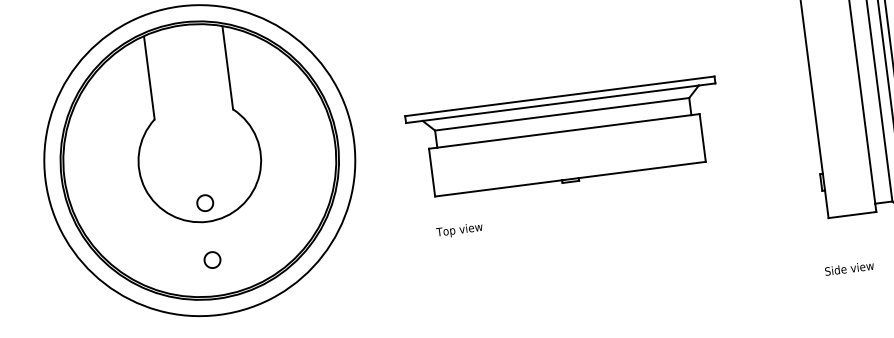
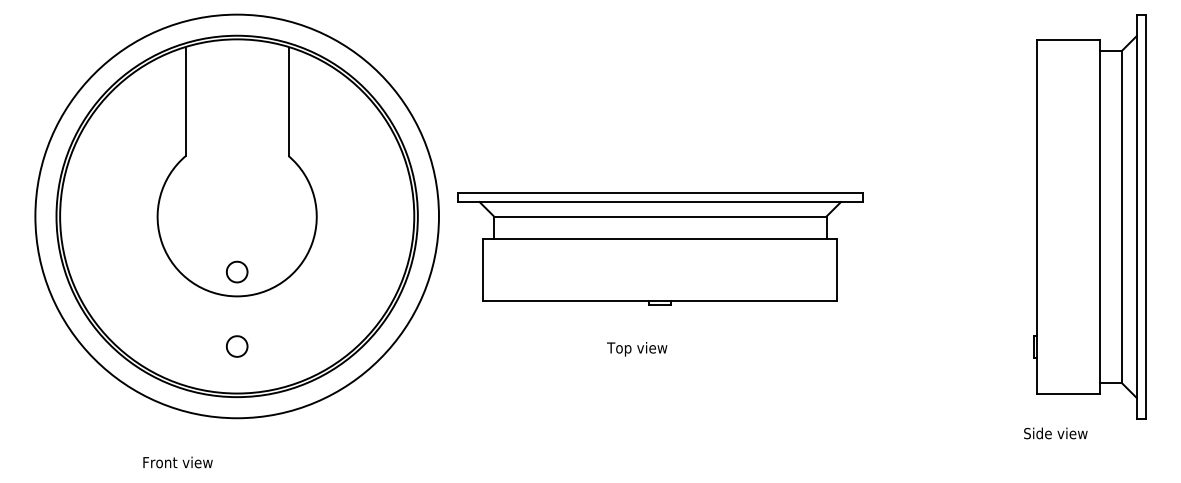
part: (565, 138) -> (660, 248), moved
text: (459, 230) -> (637, 349), moved
text: (849, 268) -> (1055, 433), moved

